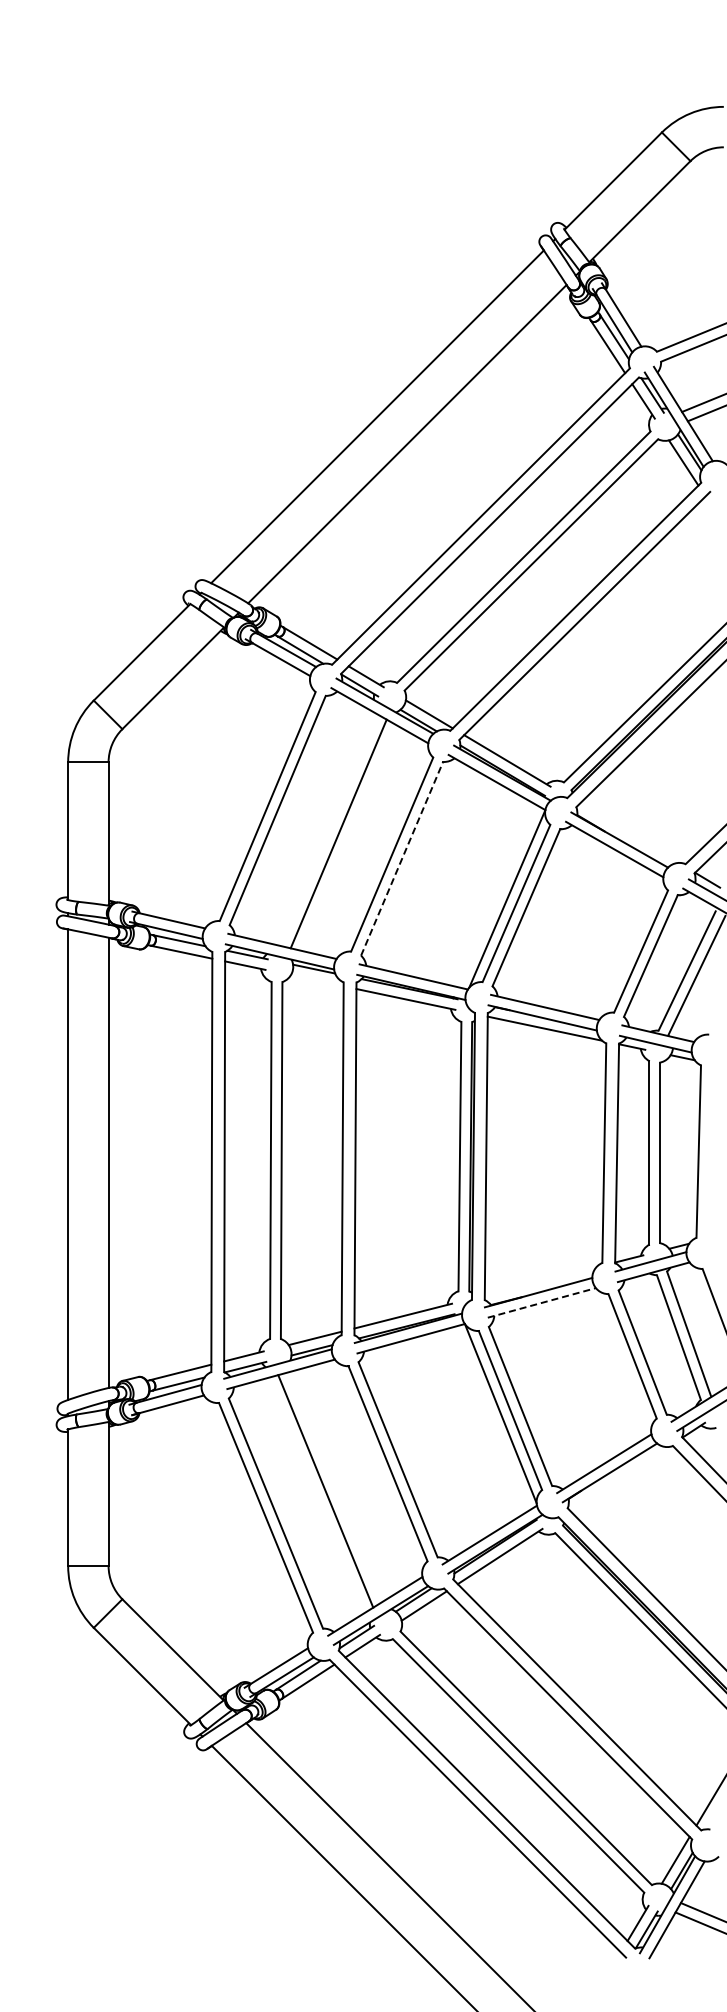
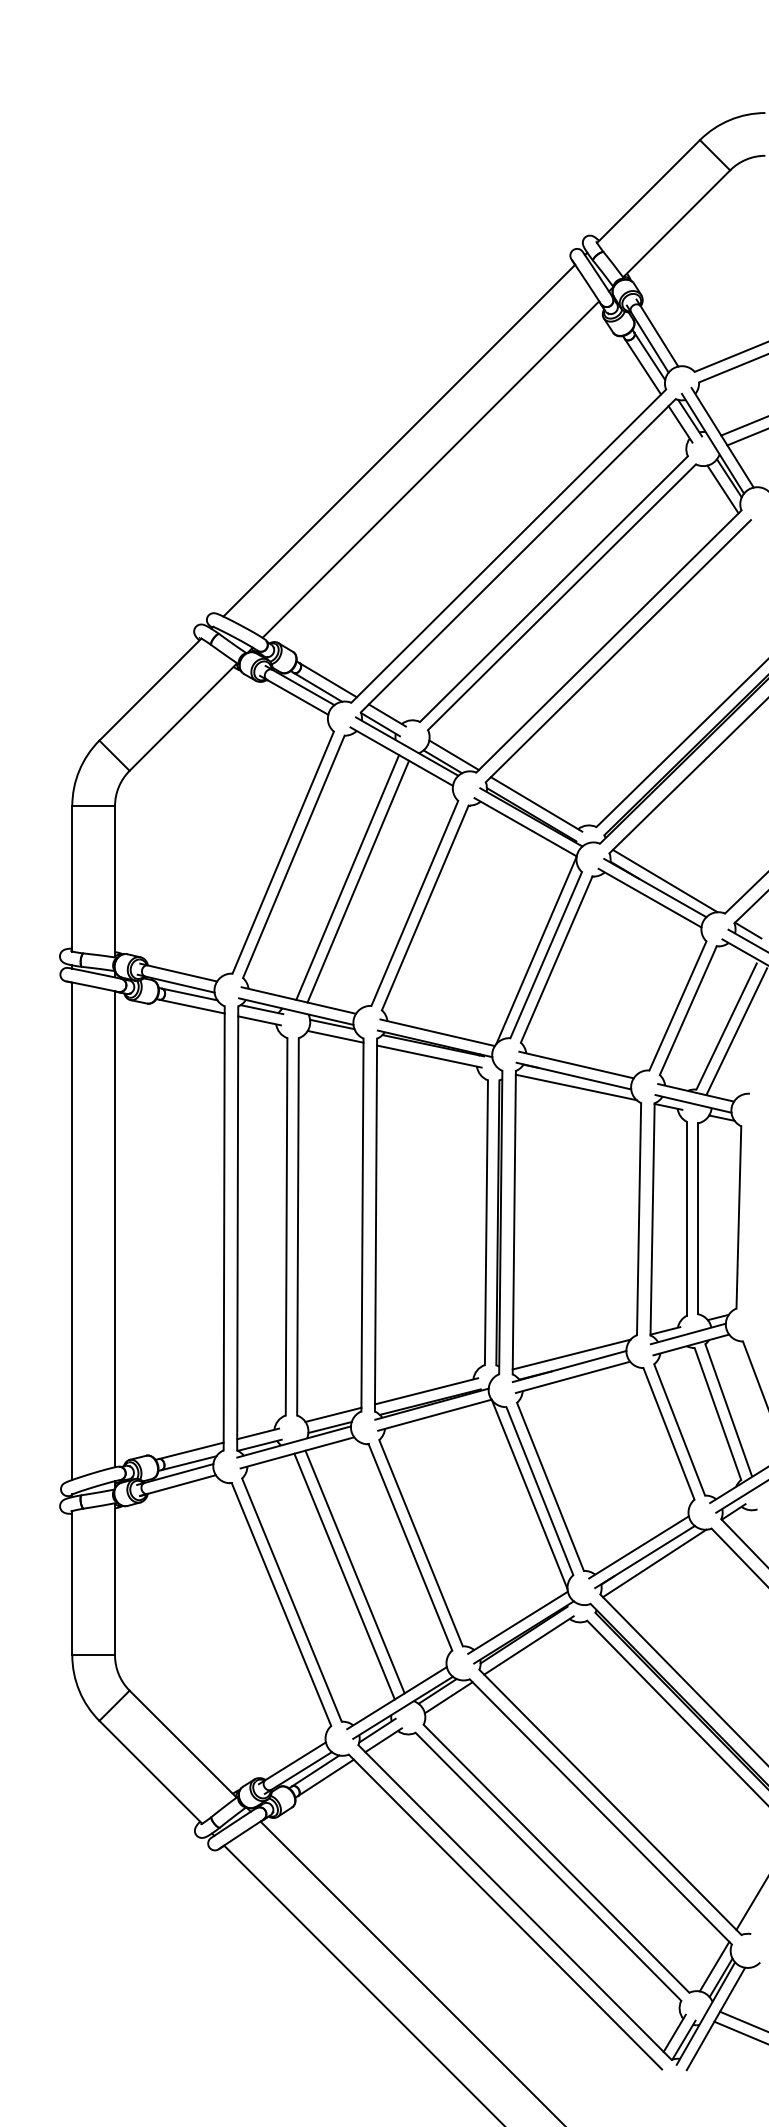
line: (328, 829) -> (347, 876), added
line: (628, 833) -> (664, 881), added
line: (402, 858) -> (425, 907), dashed -> solid
line: (316, 980) -> (334, 1036), added
line: (540, 1281) -> (571, 1354), added
line: (542, 1302) -> (573, 1376), dashed -> solid
line: (619, 1478) -> (655, 1562), added
line: (335, 1486) -> (354, 1571), added

